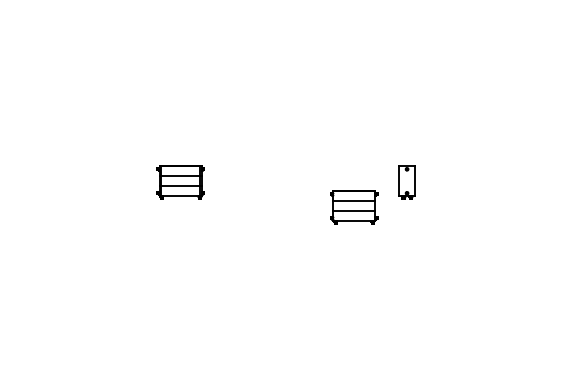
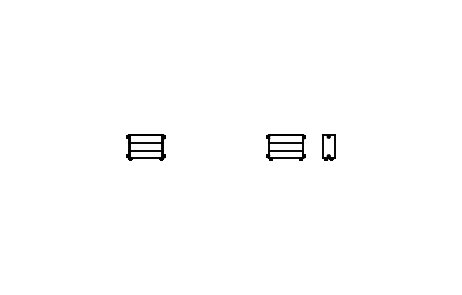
part: (354, 207) -> (286, 147), moved

